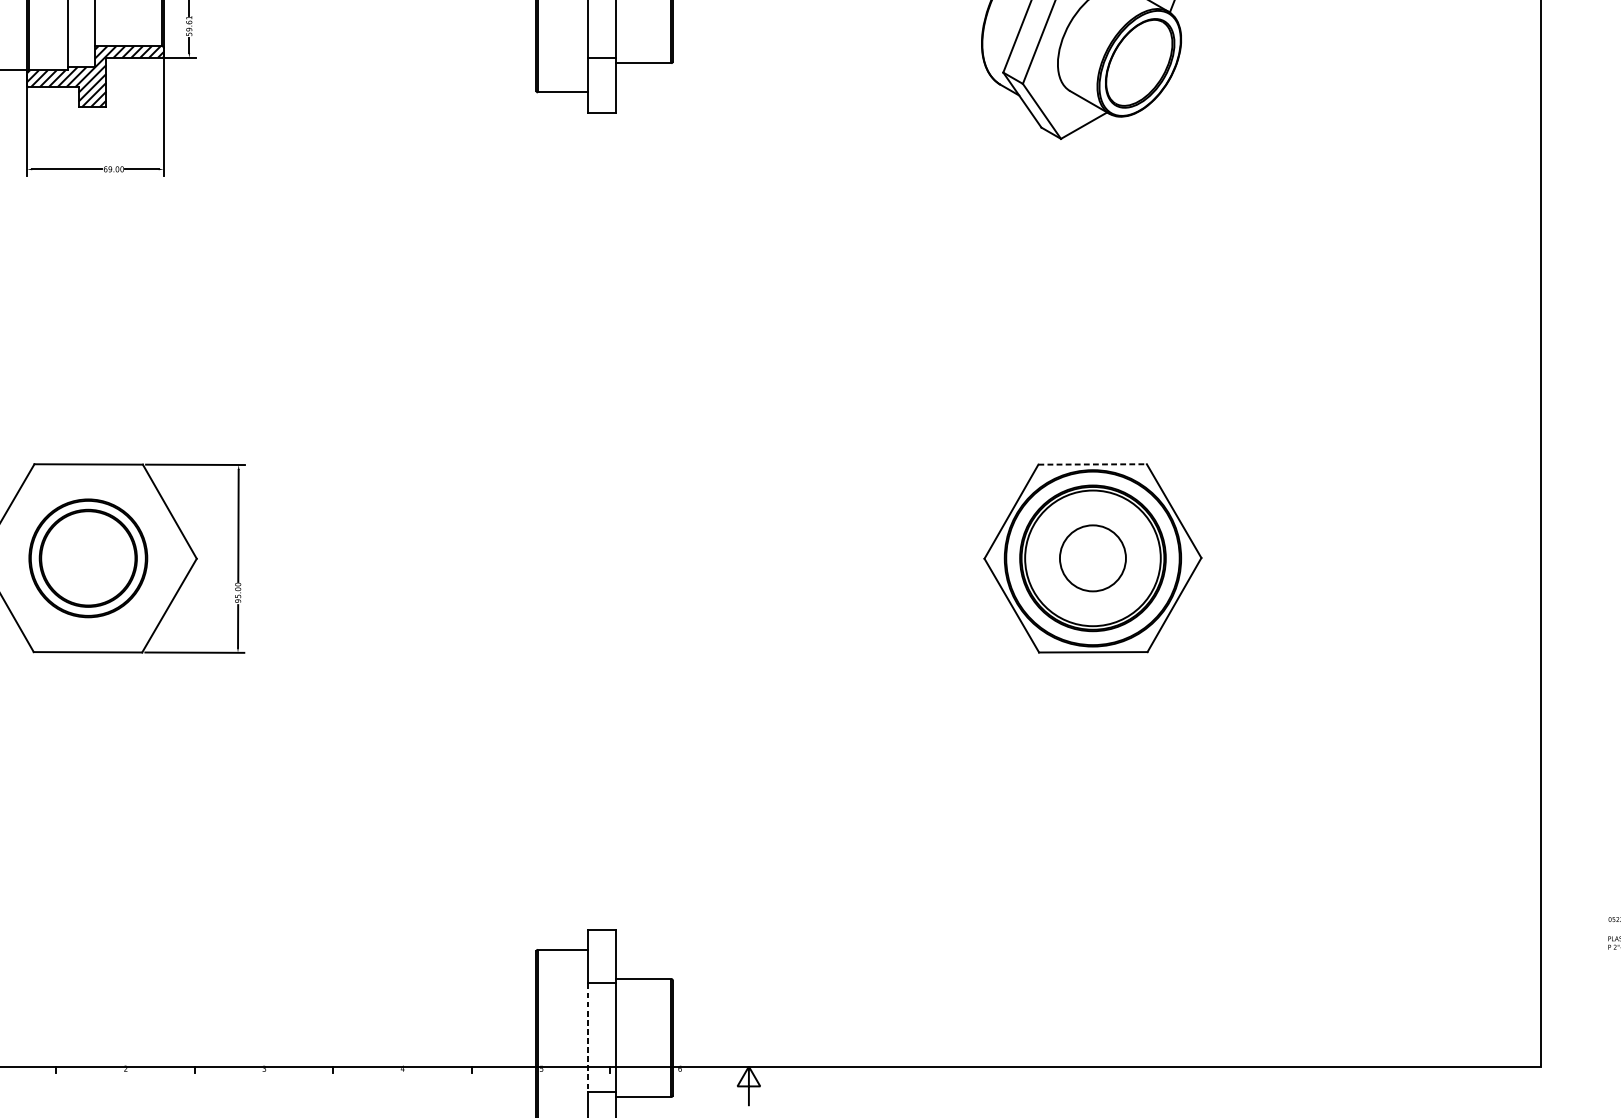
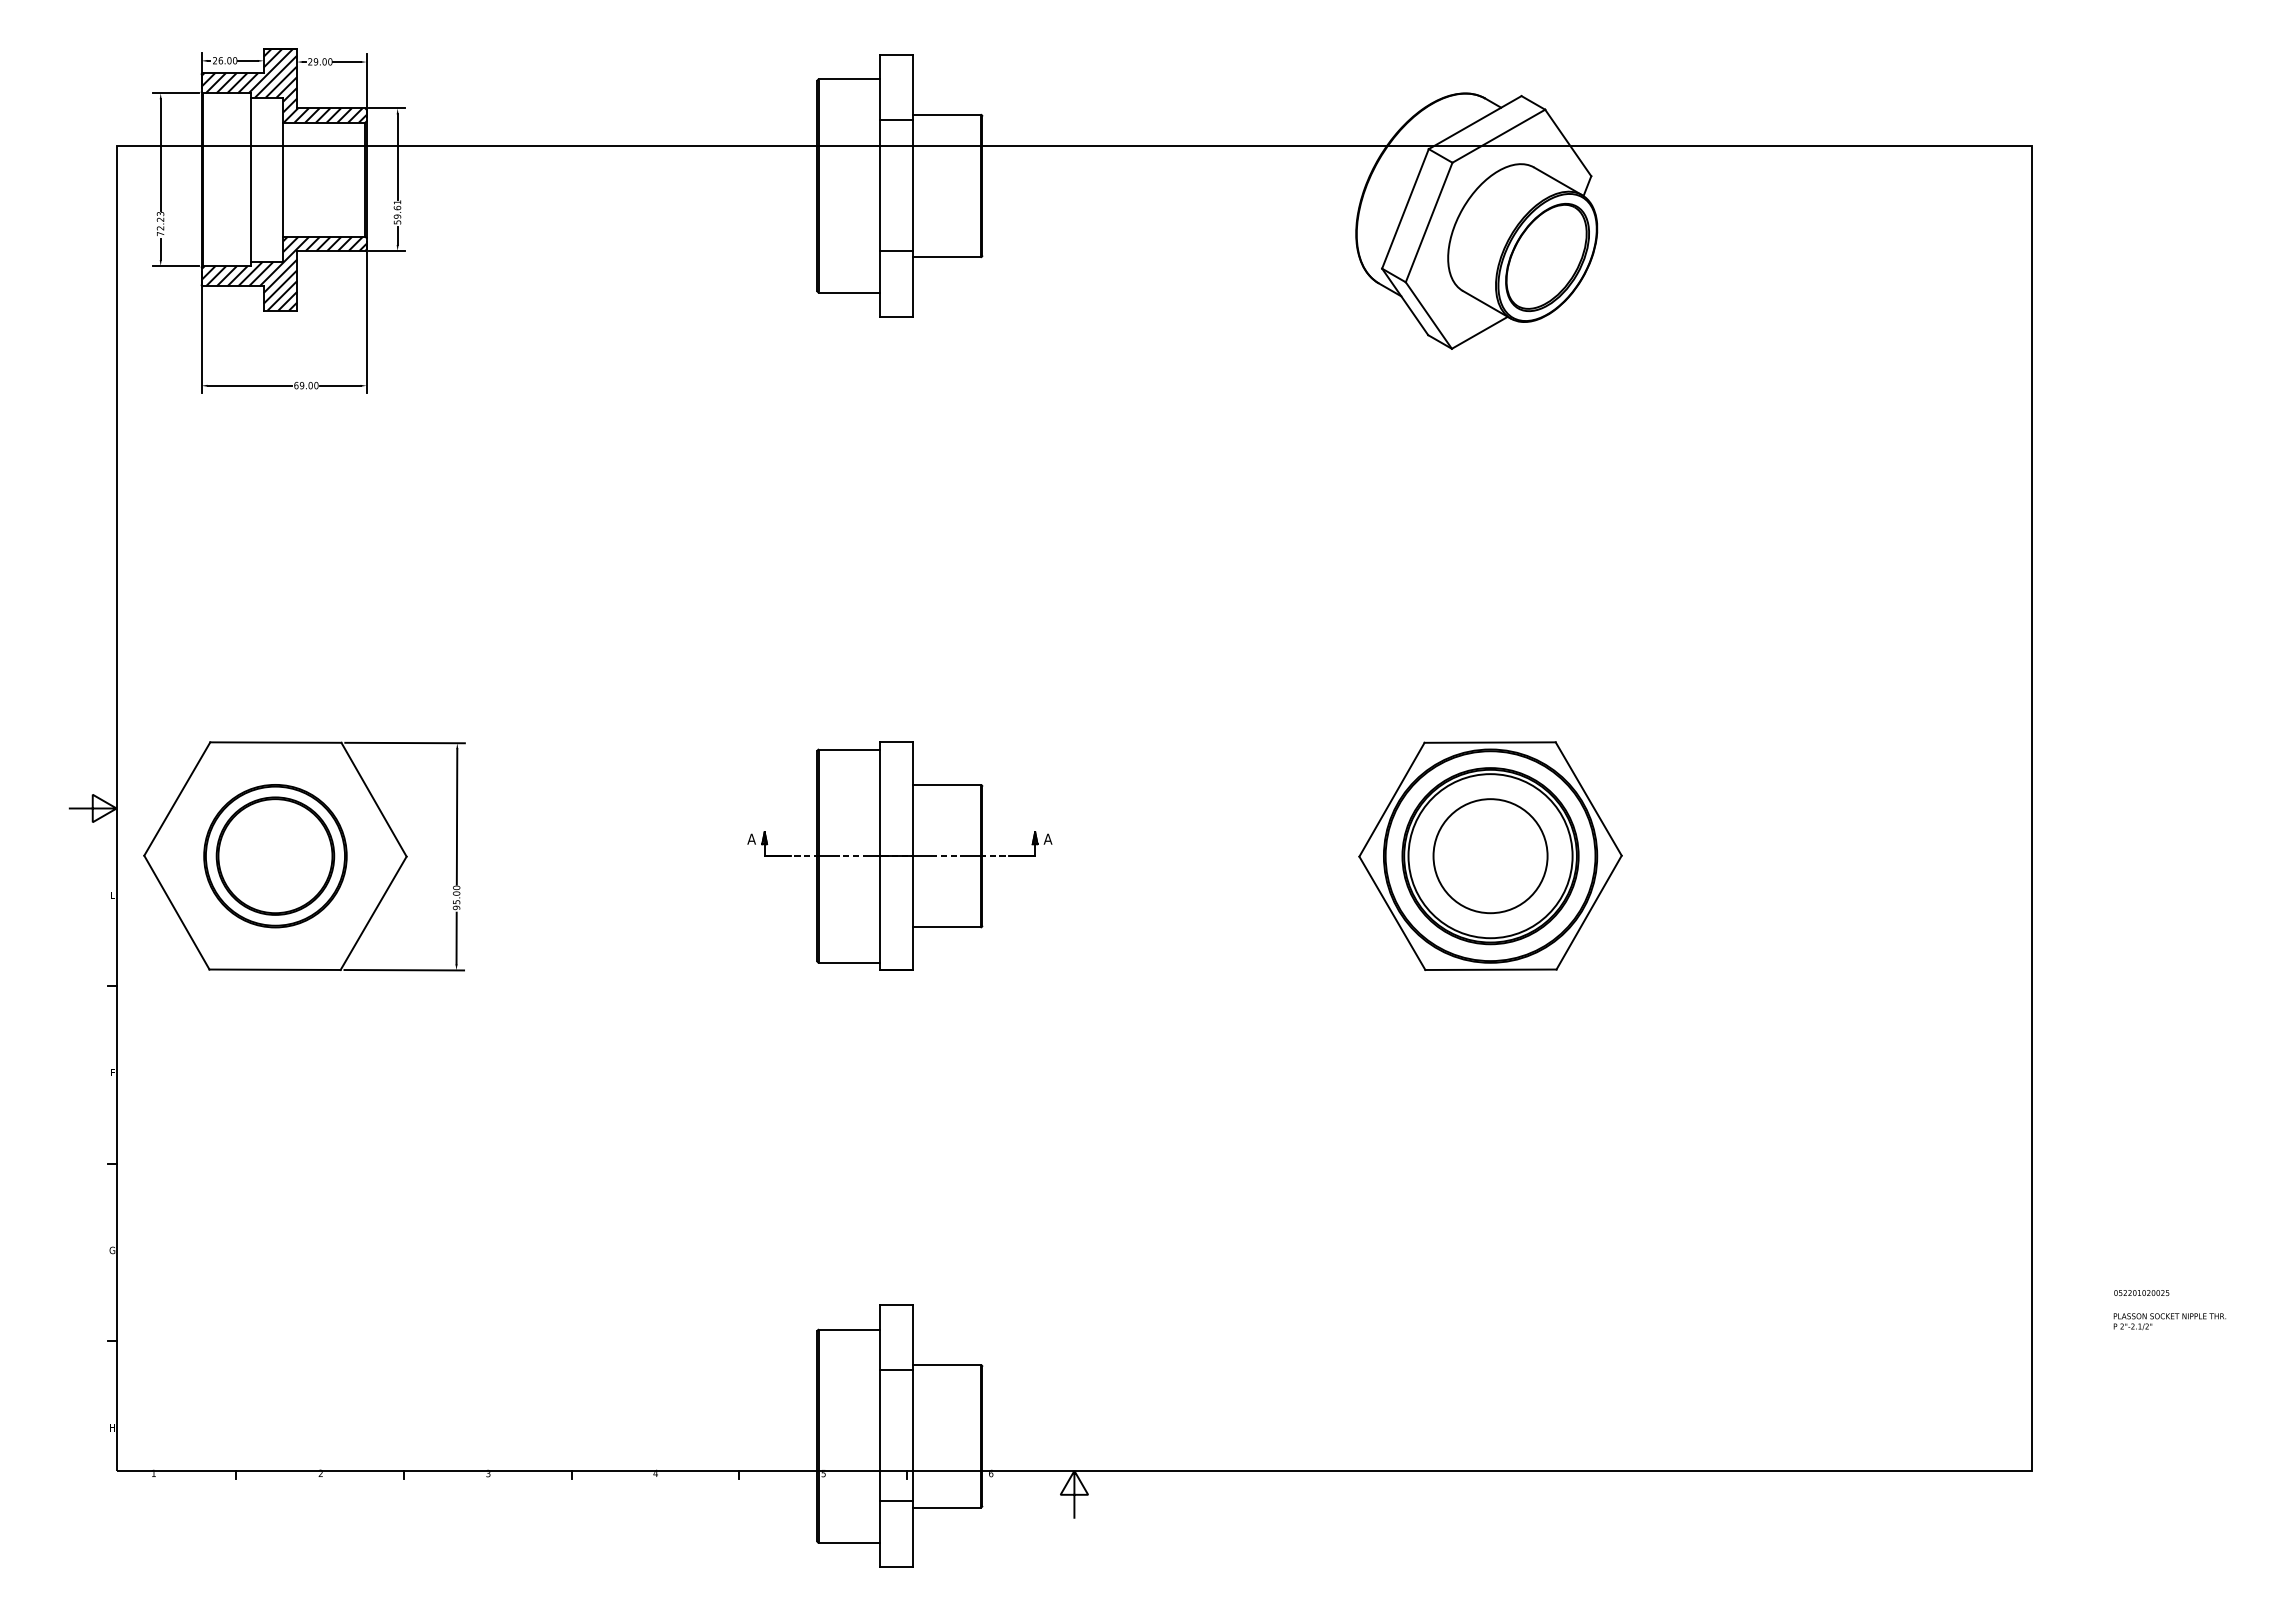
line: (1092, 464) -> (1490, 742), dashed -> solid
part: (604, 557) -> (899, 855), added
circle: (1092, 558) -> (1490, 856), size x1.43
line: (587, 1037) -> (879, 1435), dashed -> solid

